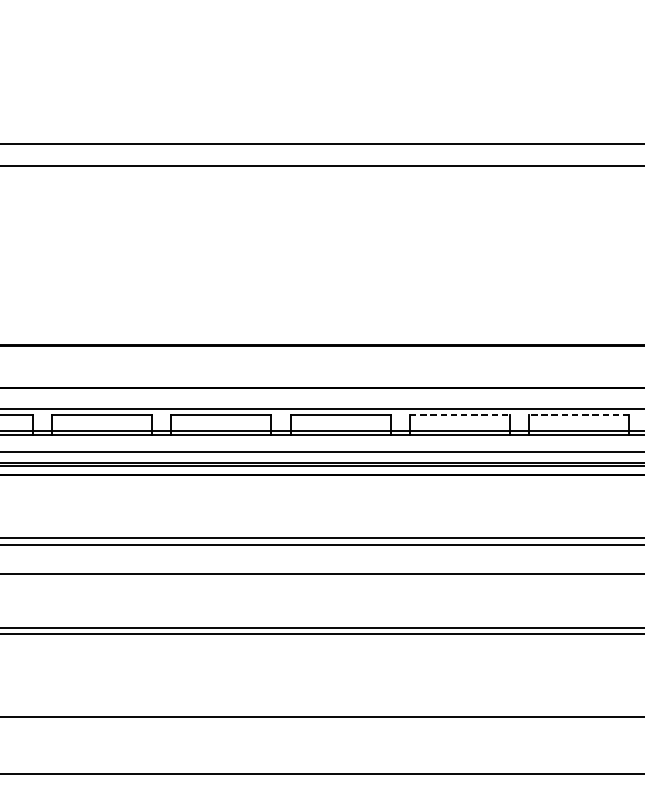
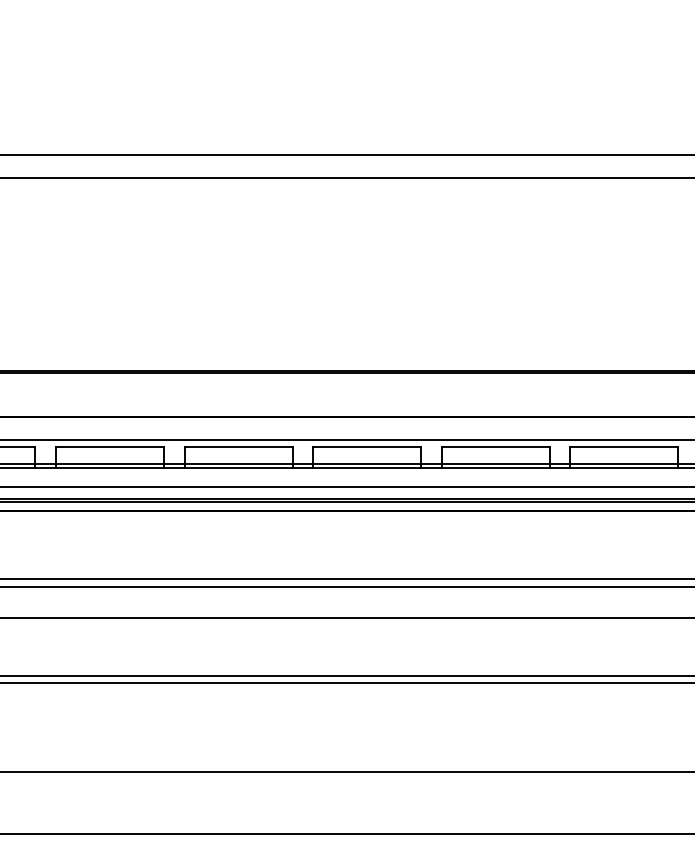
line: (459, 414) -> (495, 446), dashed -> solid
line: (579, 414) -> (624, 446), dashed -> solid

